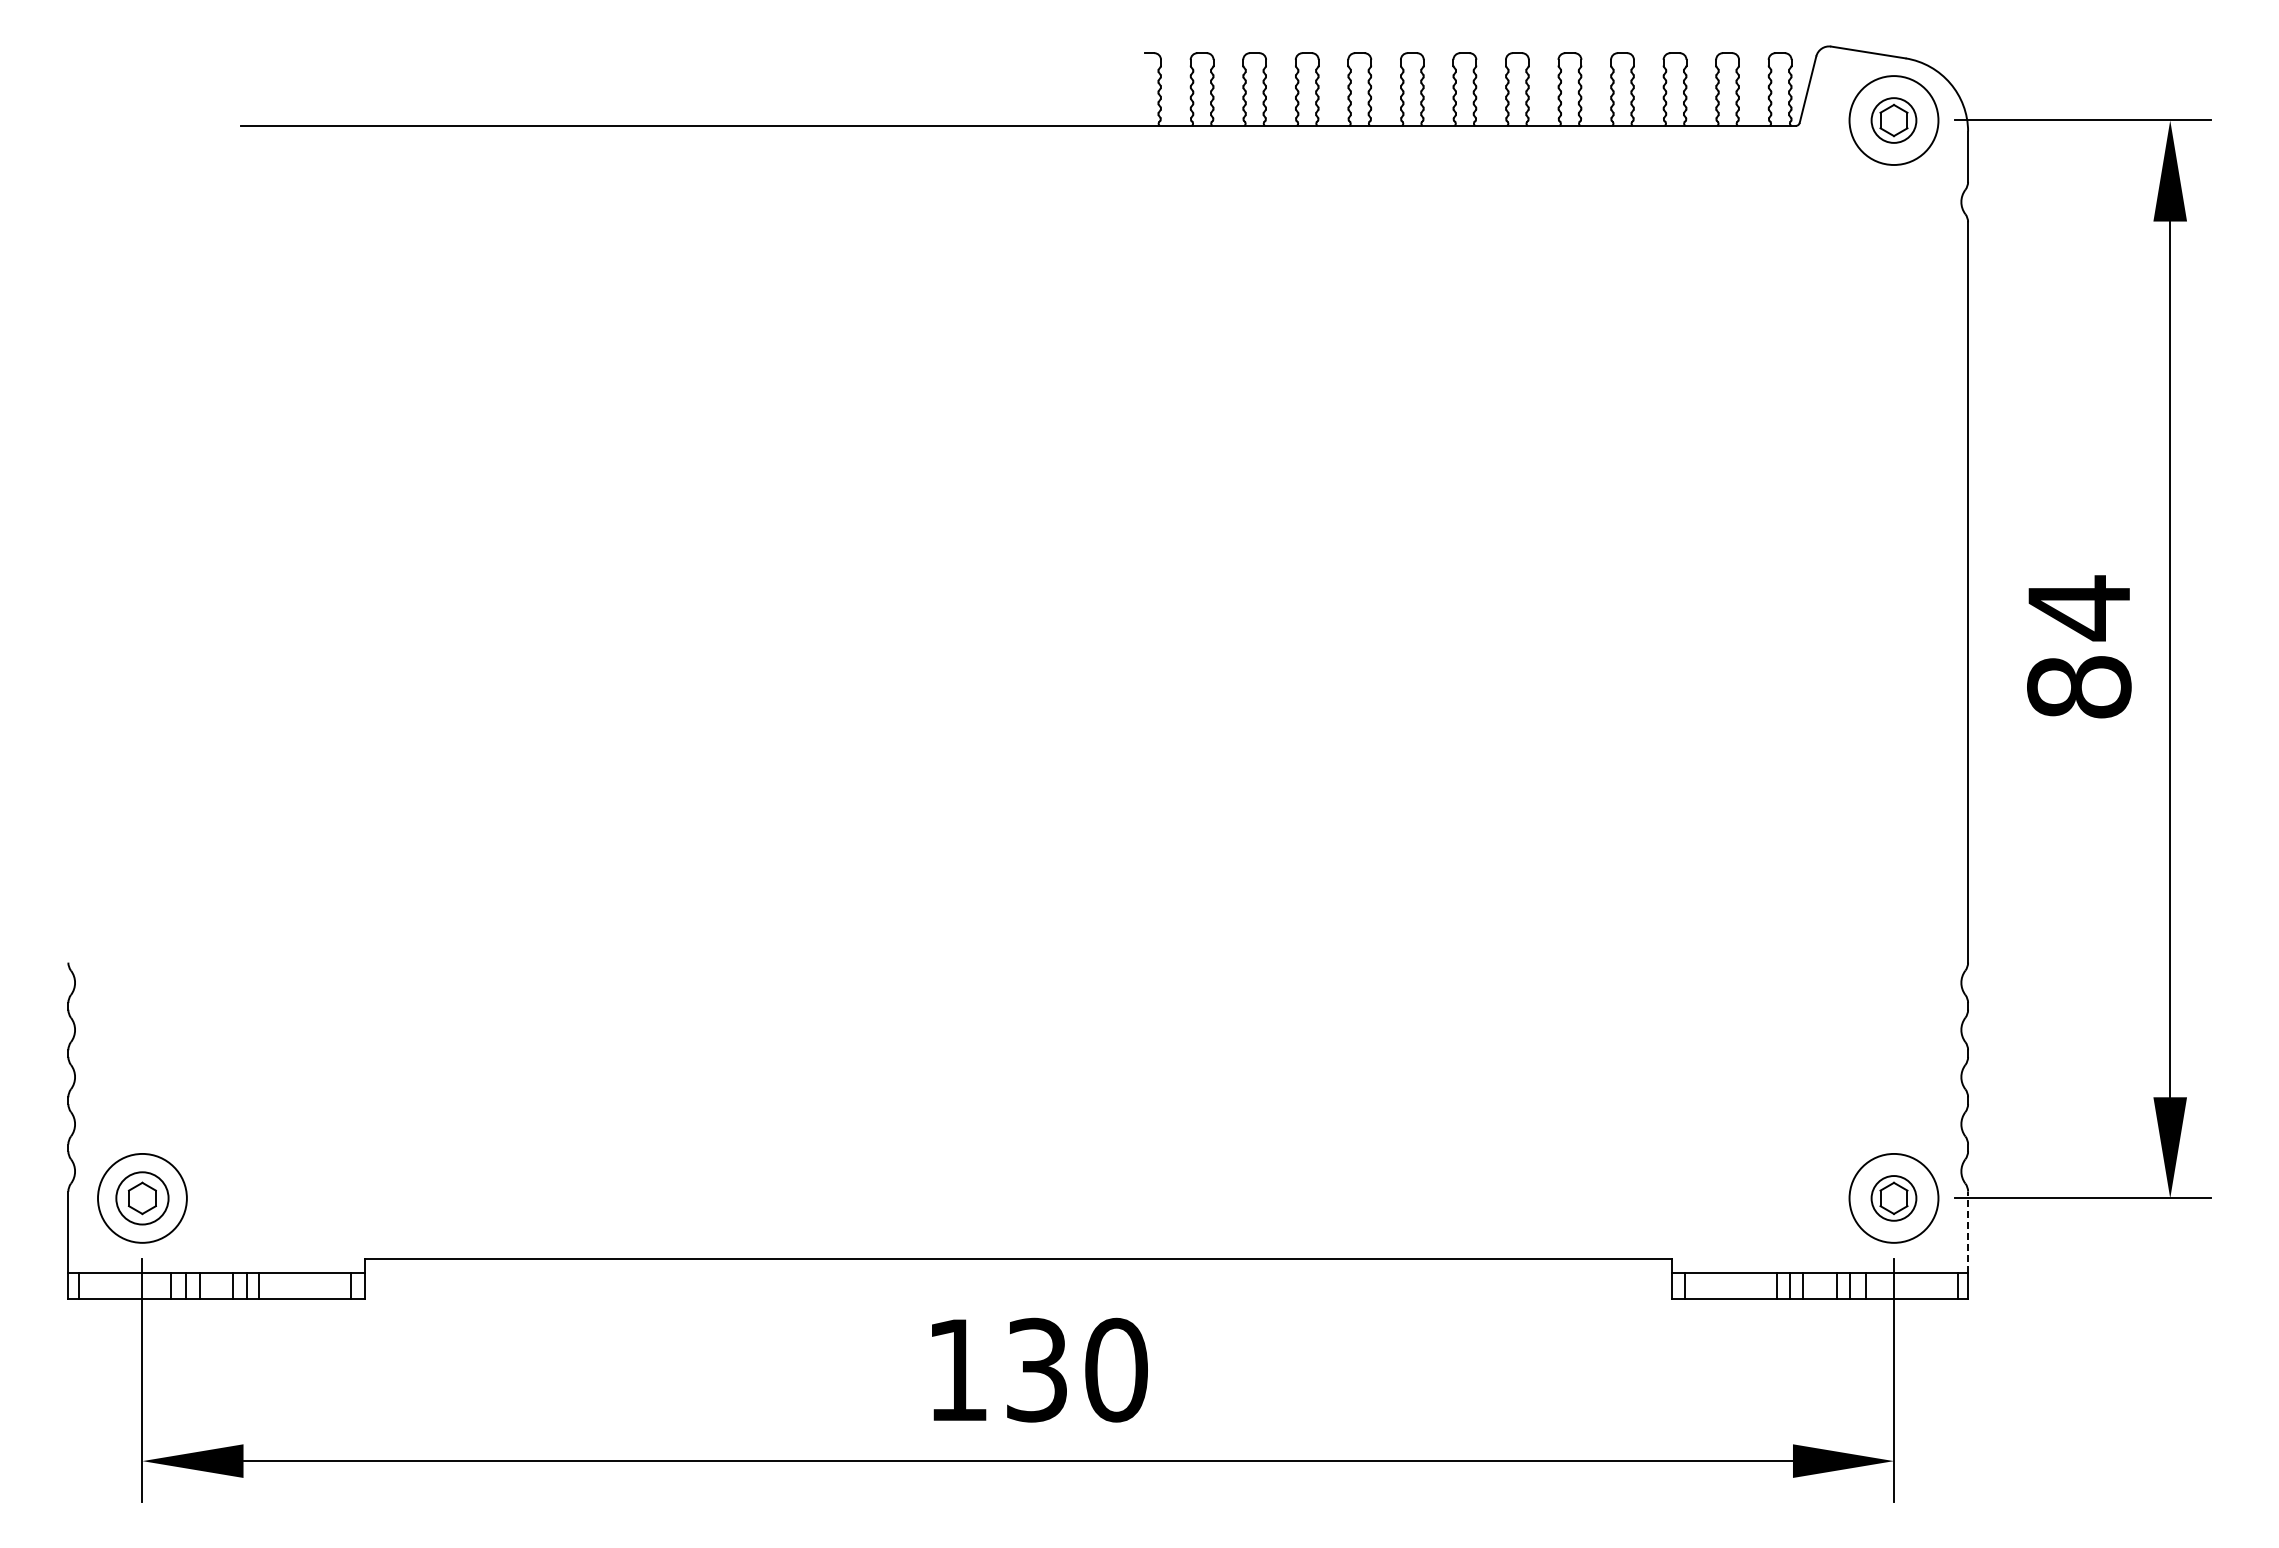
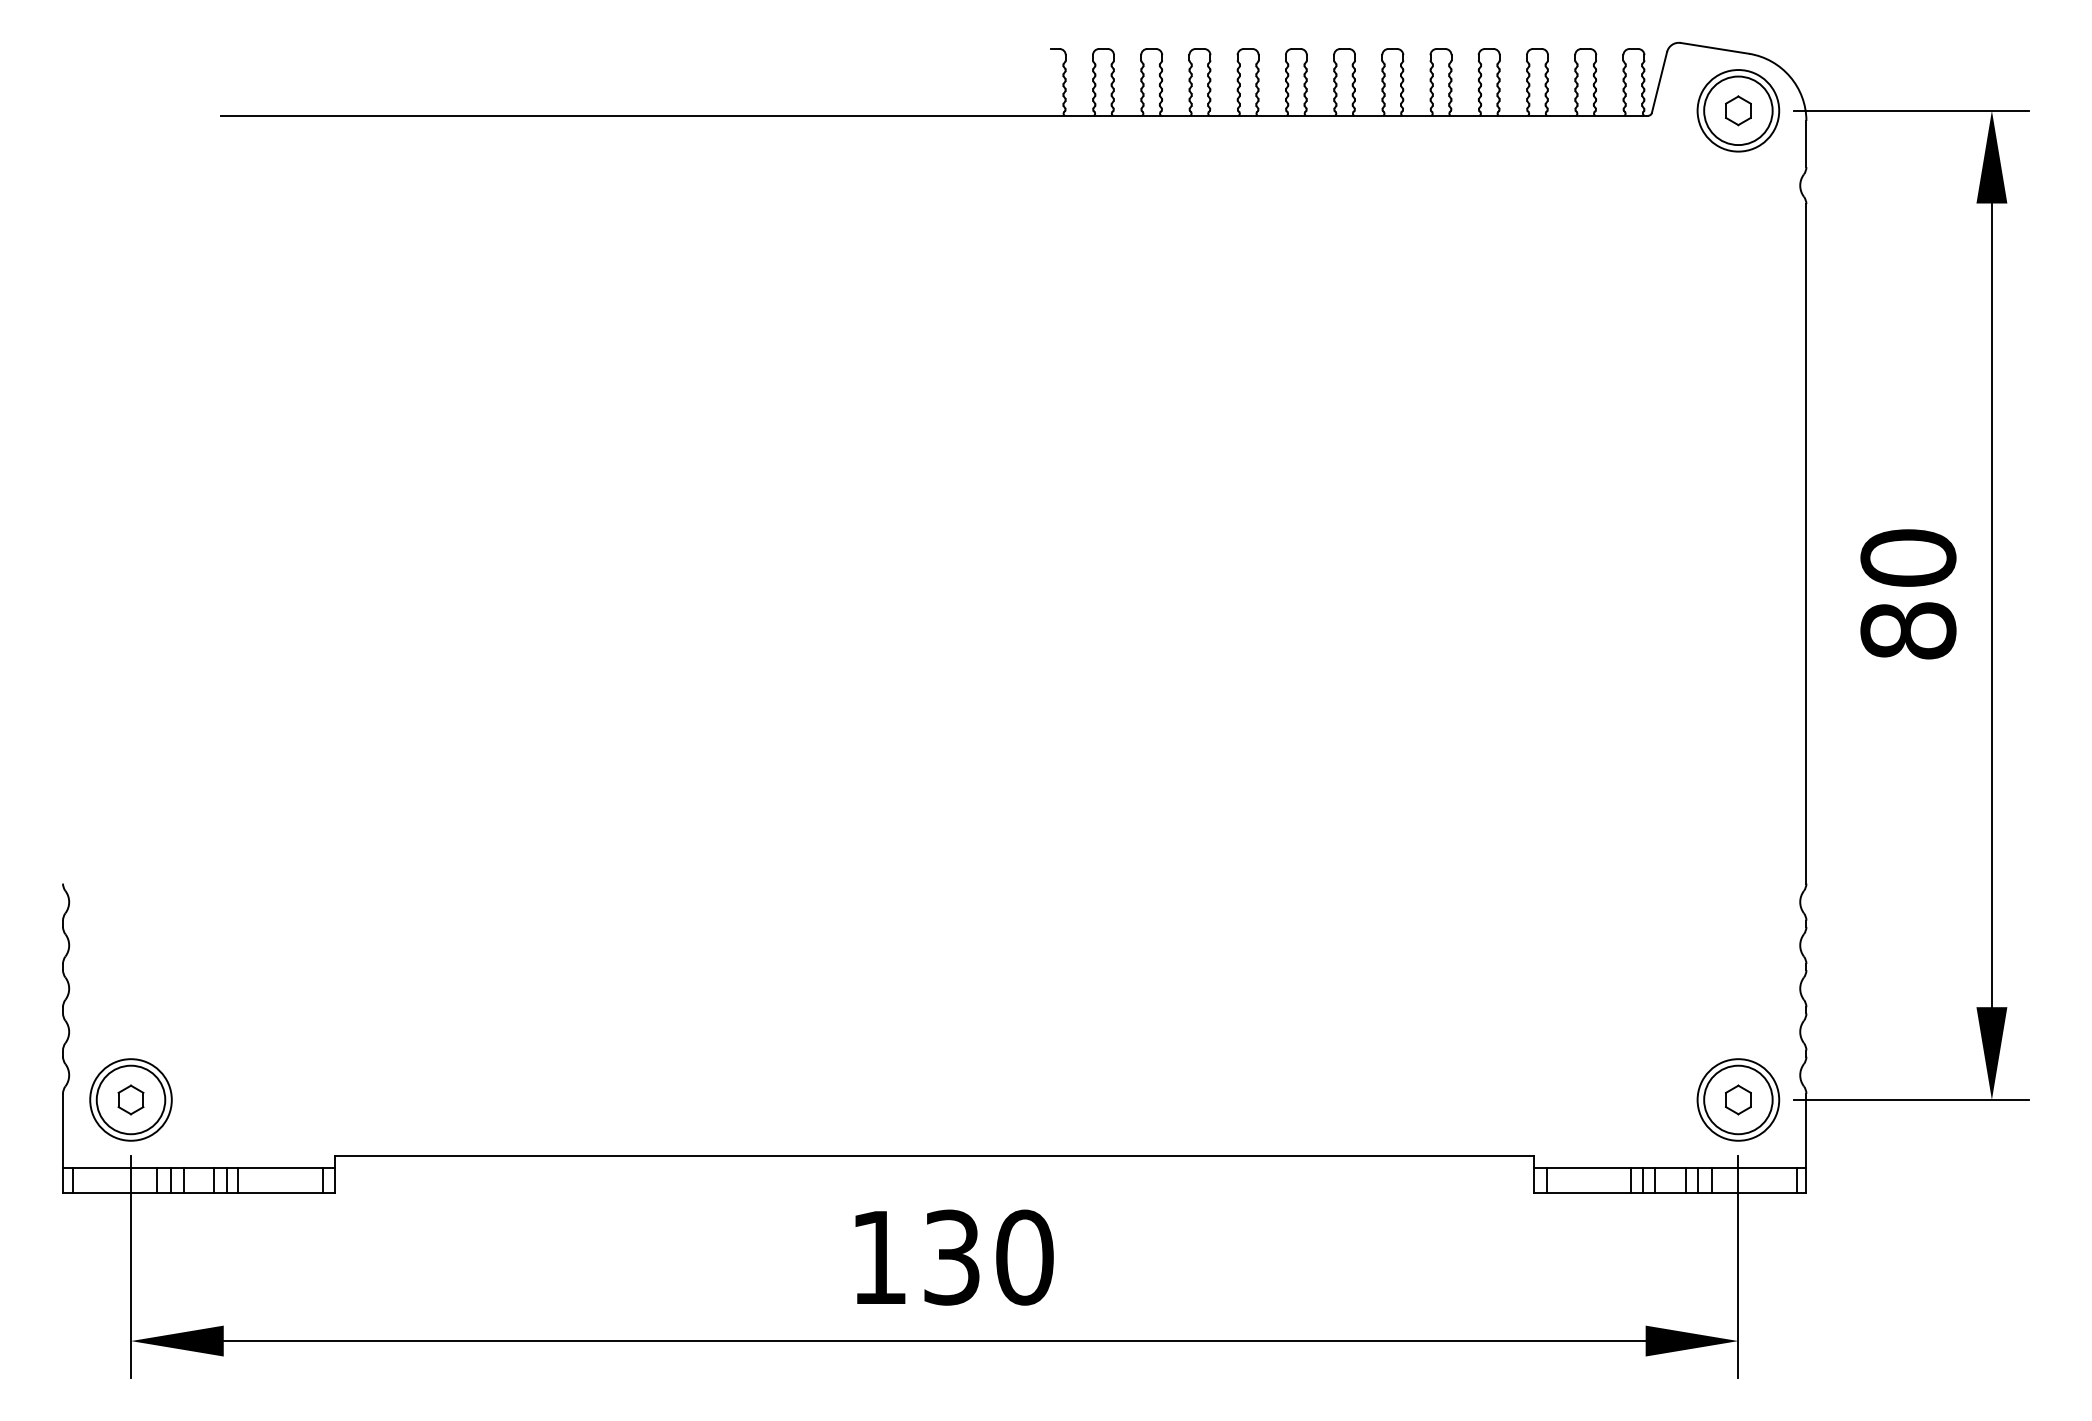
circle: (1893, 120) -> (1737, 110), size x1.67
text: (2079, 608) -> (1908, 558), 84 -> 80
circle: (142, 1198) -> (131, 1100), size x1.43
circle: (1893, 1198) -> (1737, 1100), size x1.67
line: (1968, 1231) -> (1806, 1130), dashed -> solid

